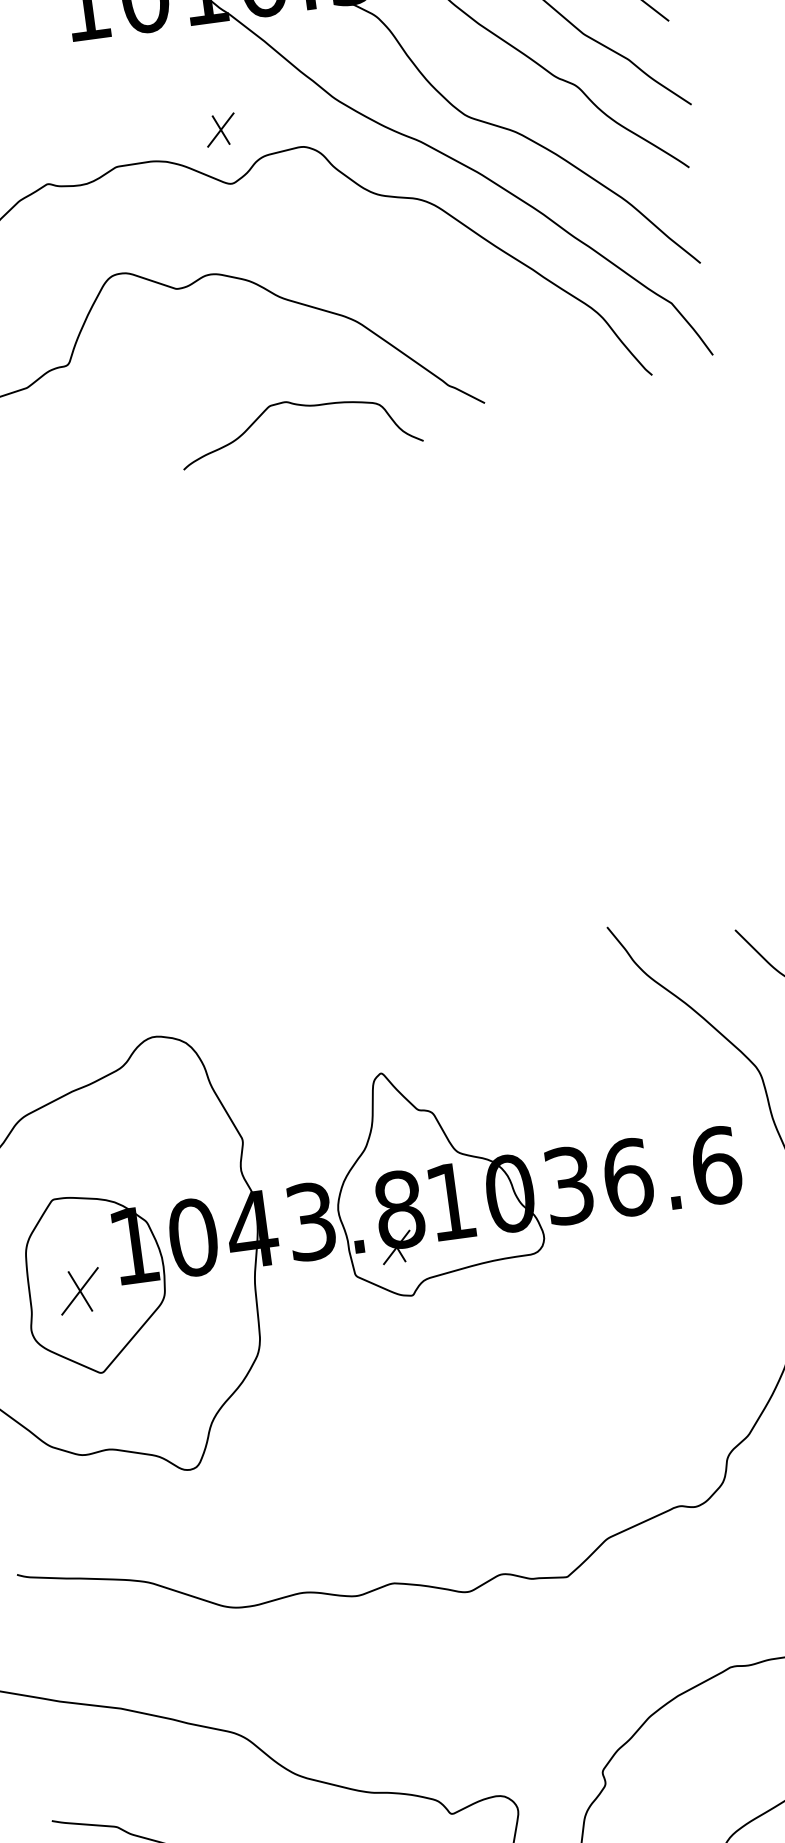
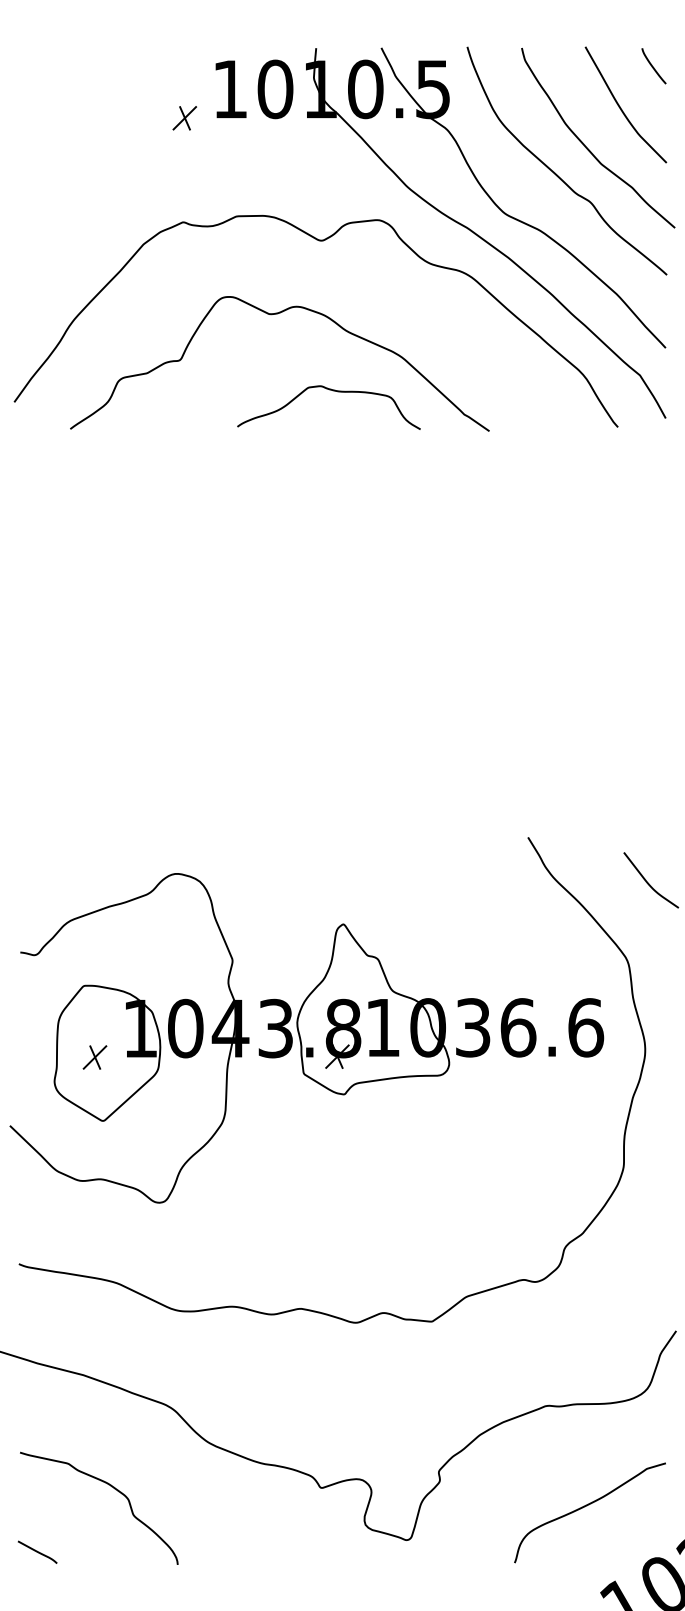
part: (220, 130) -> (184, 118), moved
curve: (303, 406) -> (333, 391), moved
part: (79, 1291) -> (94, 1057), size x0.71

